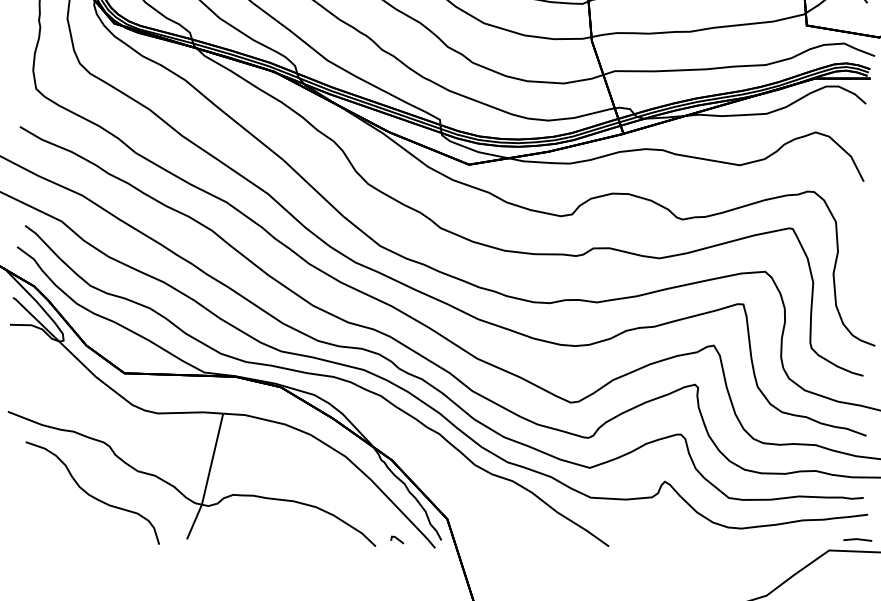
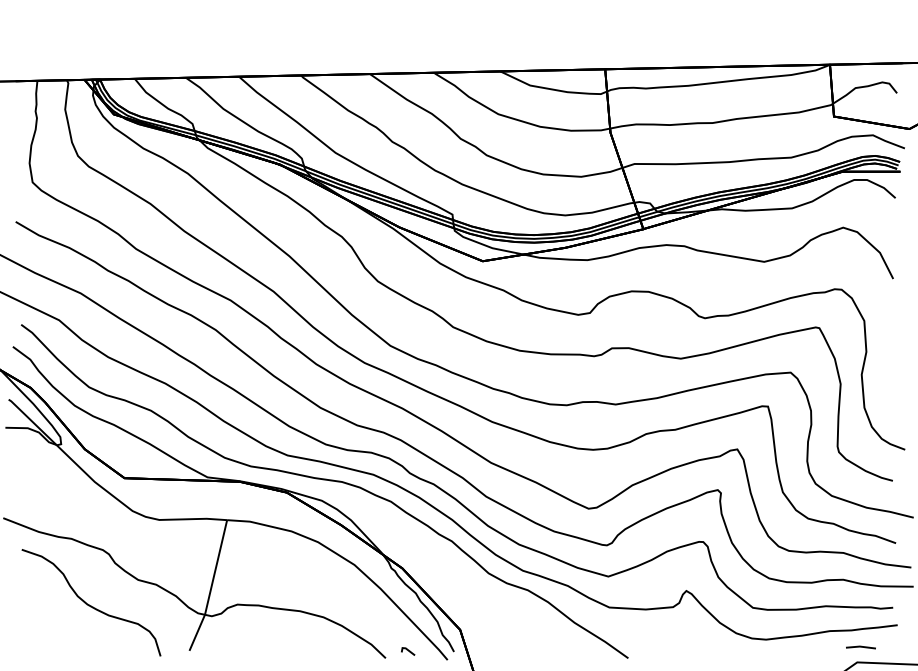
line: (857, 539) -> (860, 647), moved

